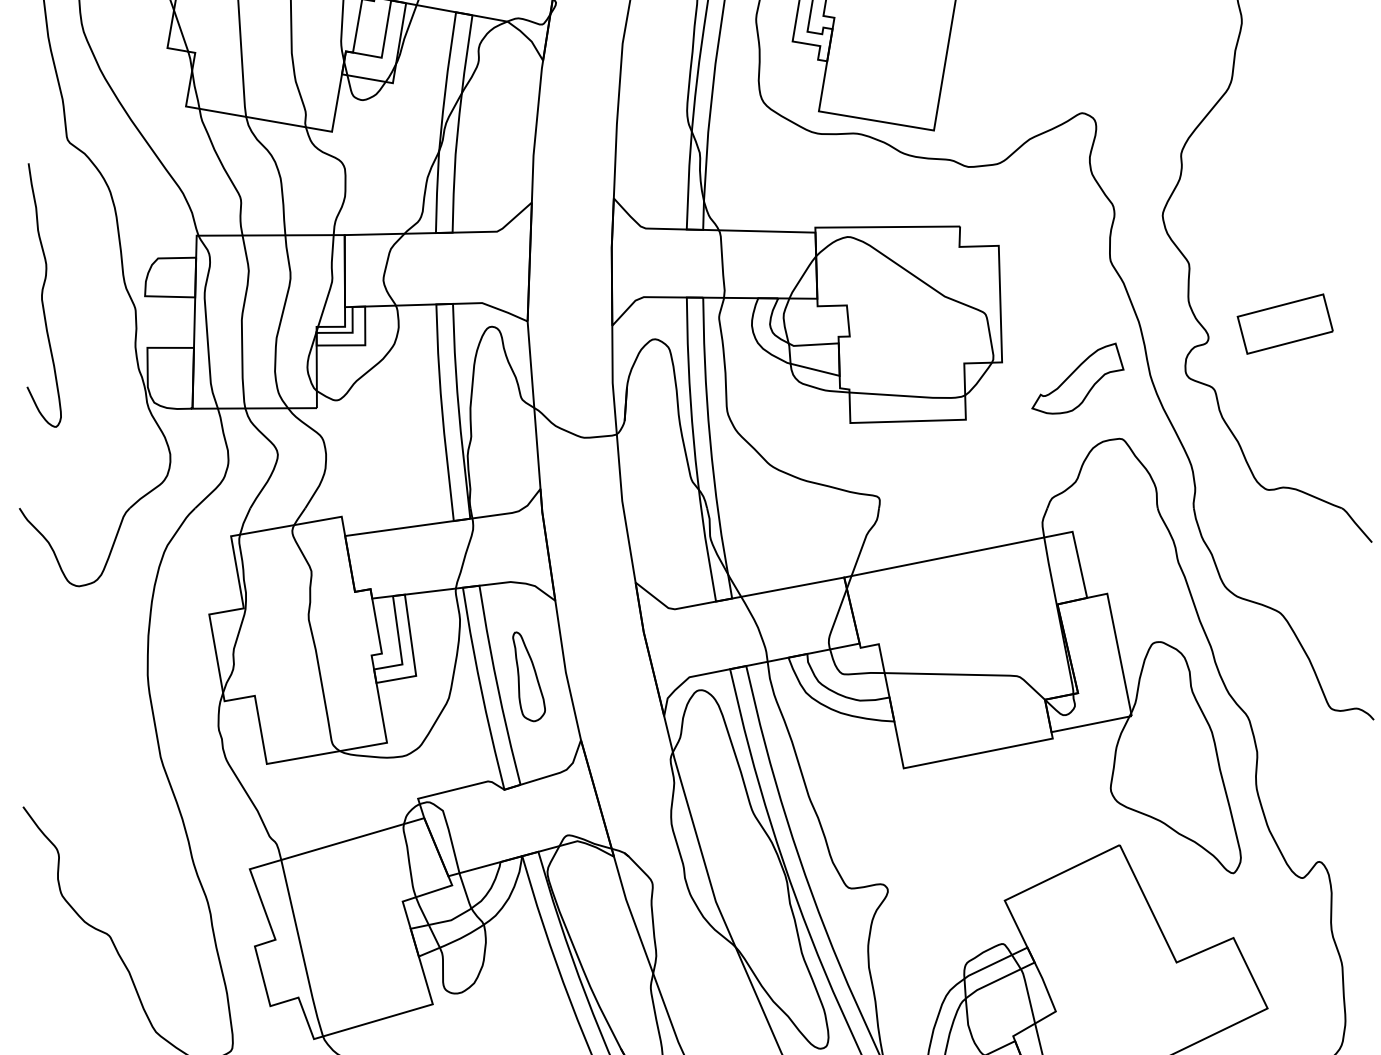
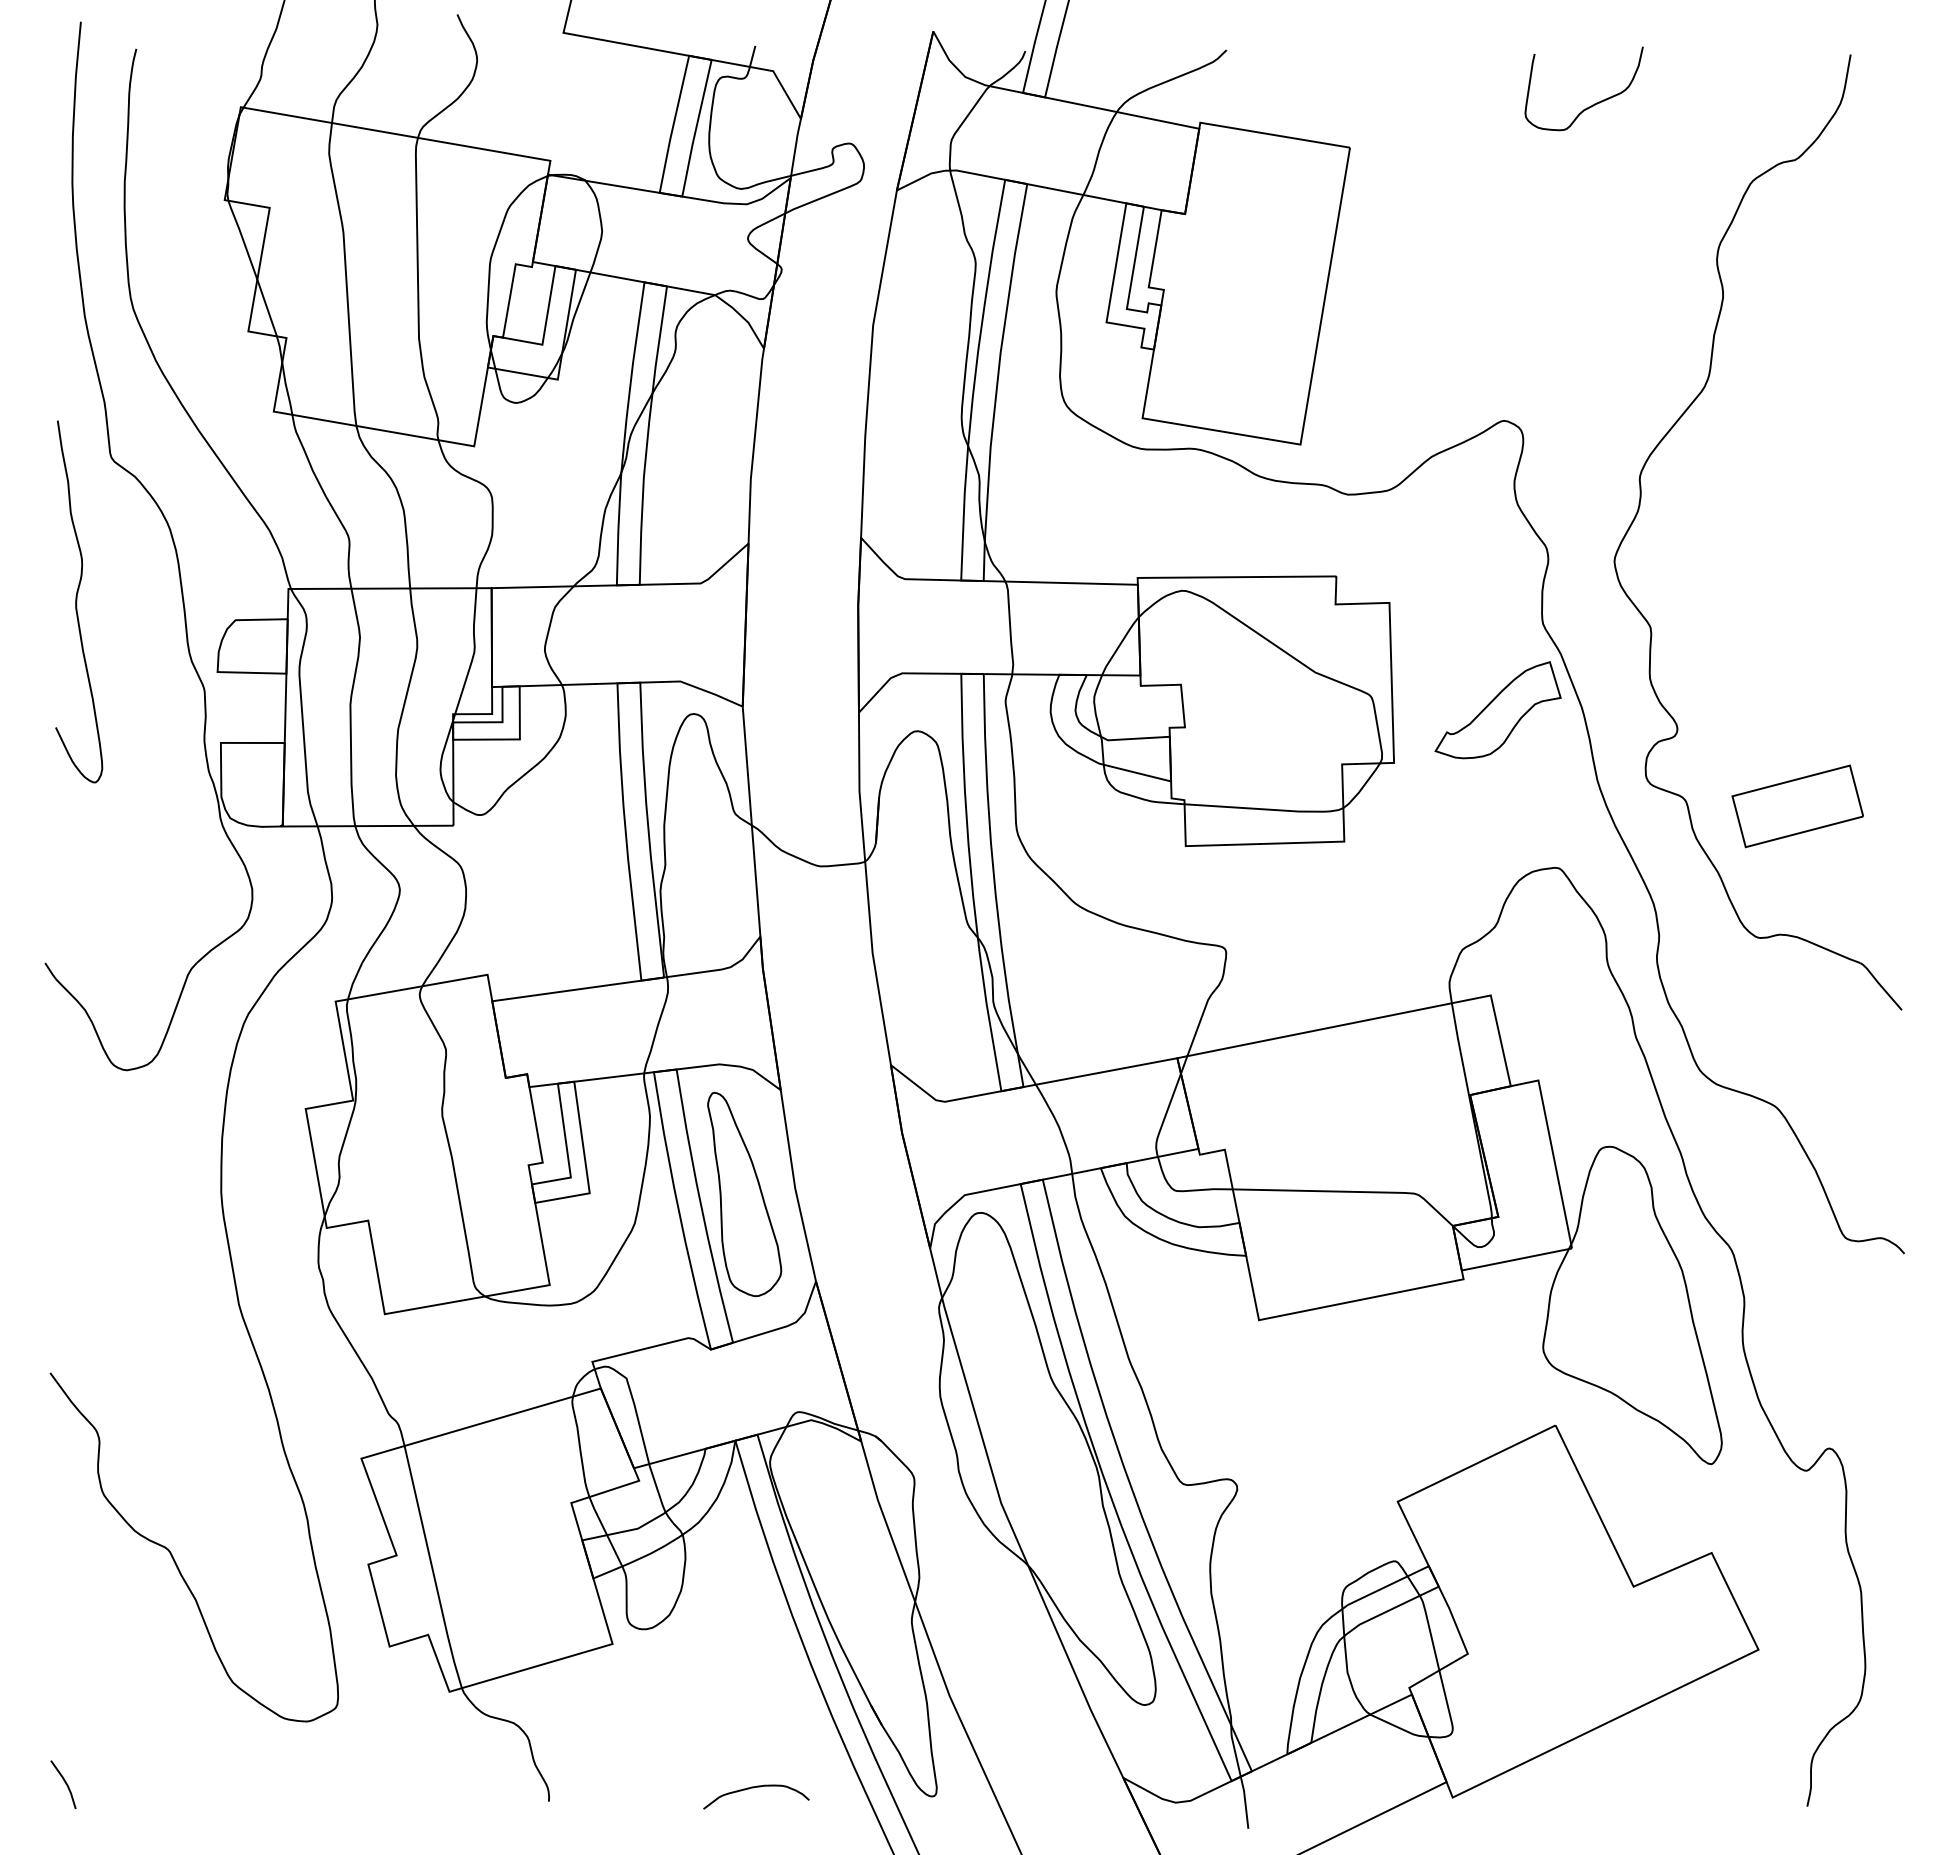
curve: (43, 295) -> (77, 601), moved
part: (1285, 324) -> (1797, 806), moved
part: (1077, 378) -> (1497, 710), moved
part: (528, 676) -> (744, 1194), size x1.67

